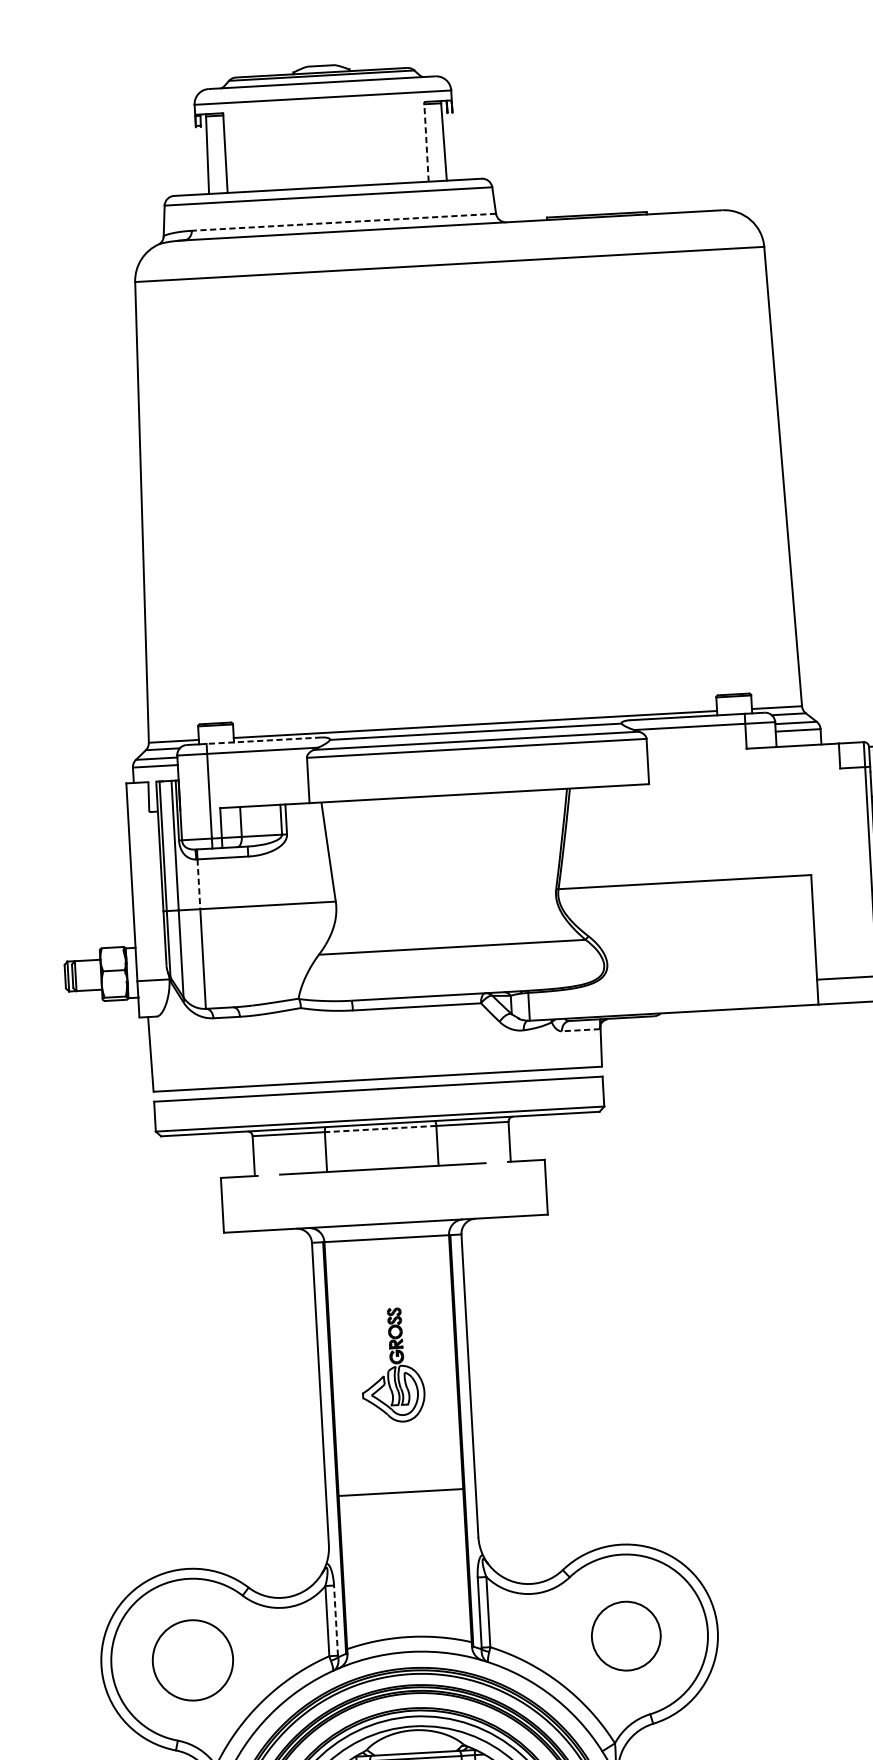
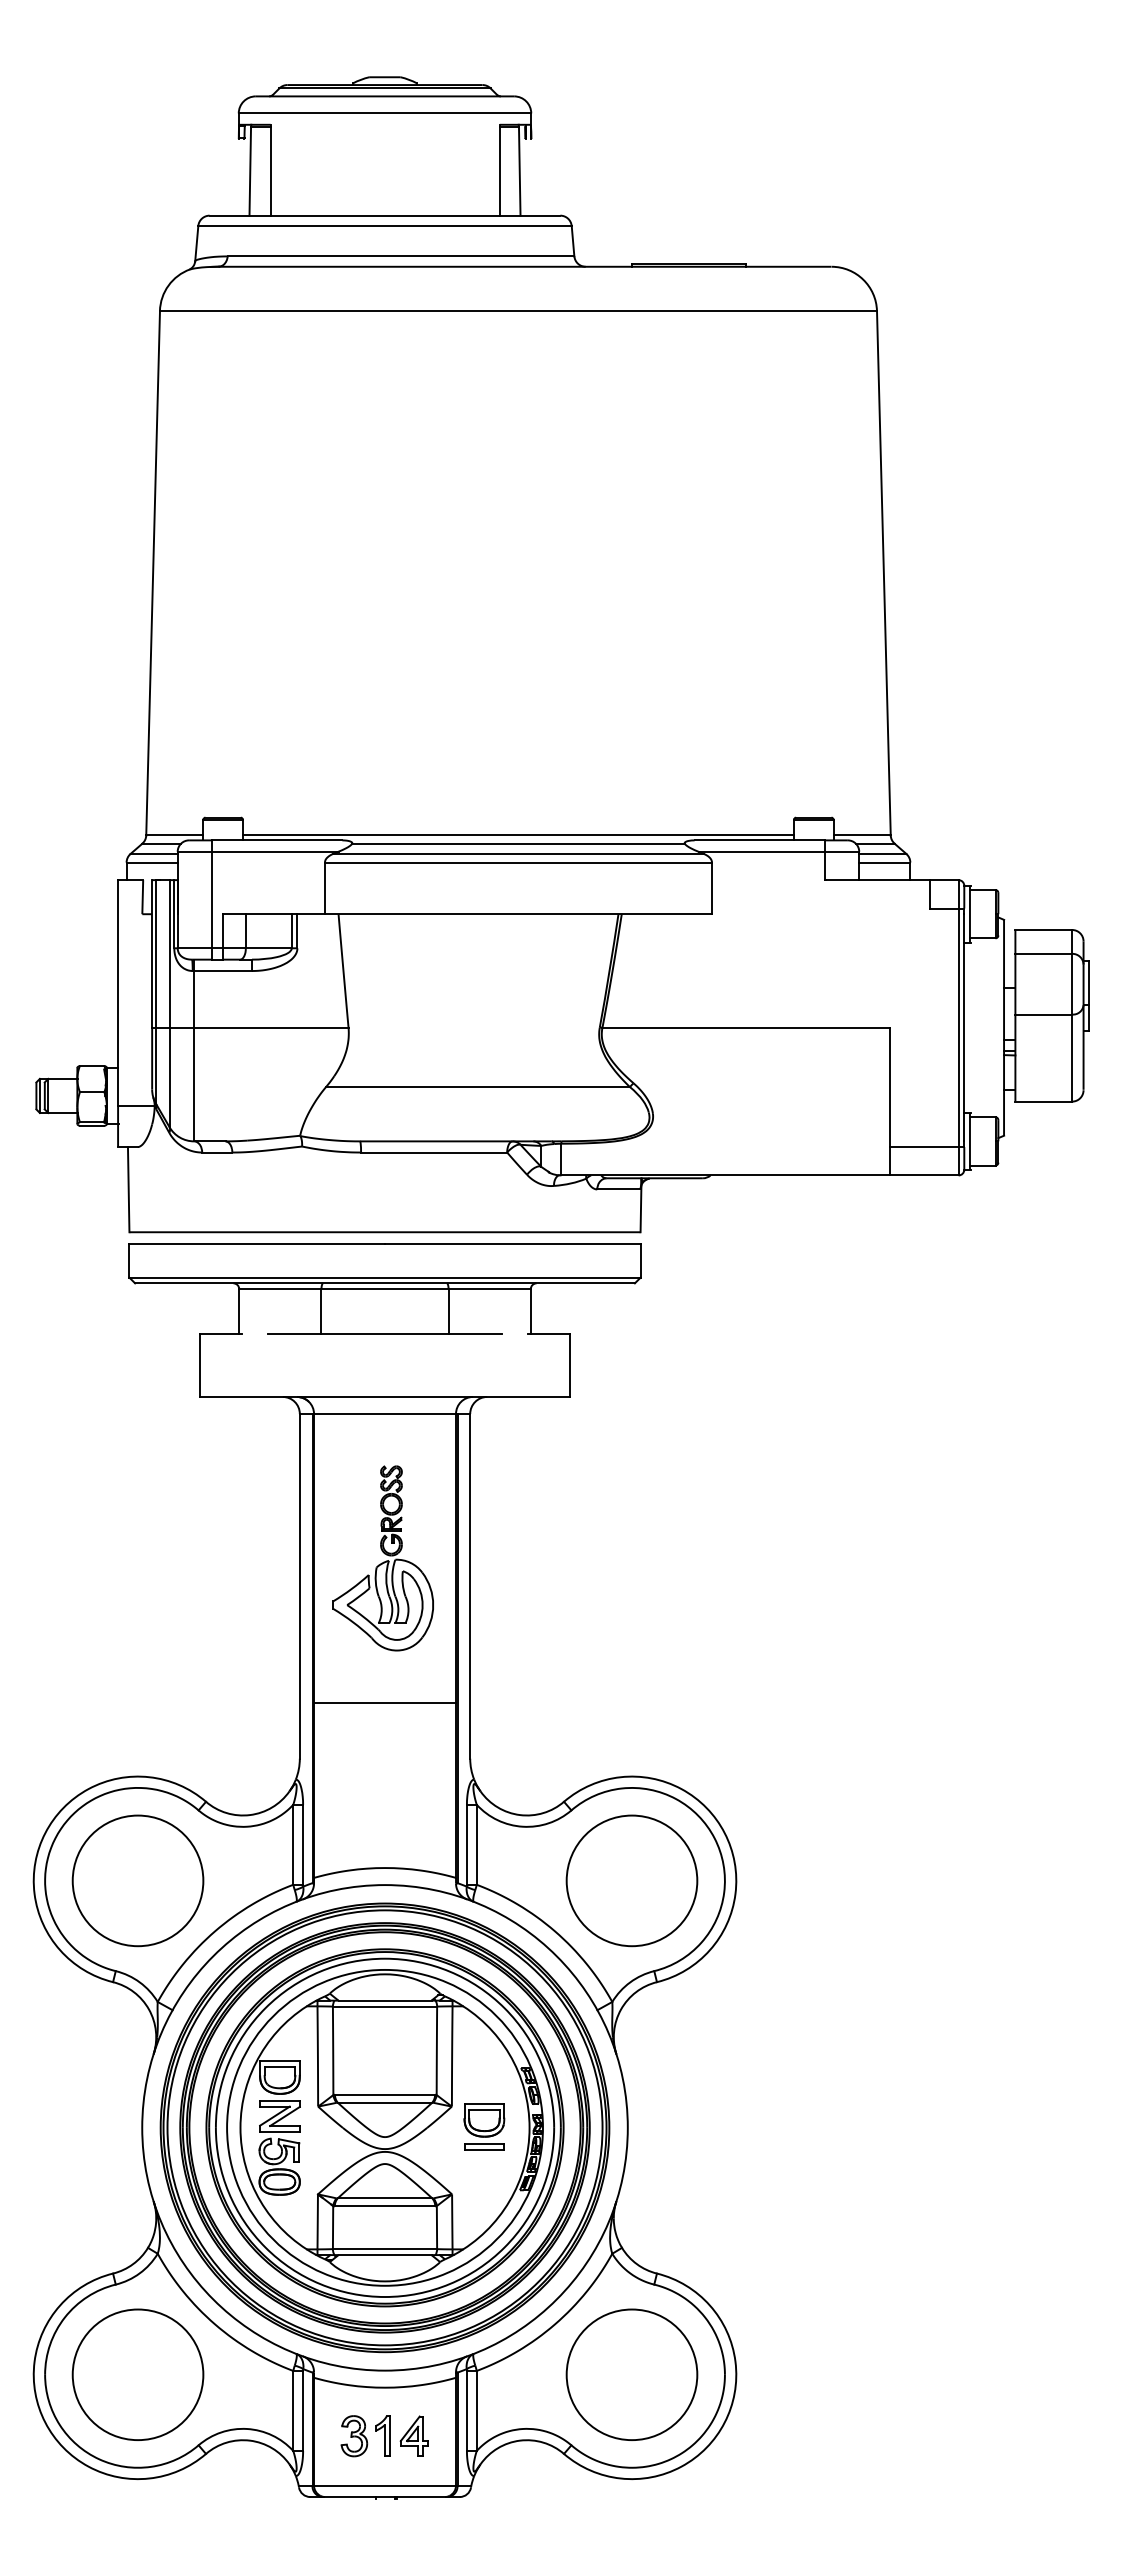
line: (426, 141) -> (499, 169), dashed -> solid
line: (343, 222) -> (400, 256), dashed -> solid
line: (263, 740) -> (276, 840), dashed -> solid
line: (199, 884) -> (194, 999), dashed -> solid
line: (580, 1030) -> (618, 1189), dashed -> solid
line: (381, 1129) -> (385, 1289), dashed -> solid
part: (391, 1365) -> (382, 1558), size x1.43
line: (336, 1620) -> (303, 1844), dashed -> solid
circle: (625, 1635) -> (631, 1880), size x1.67
circle: (192, 1660) -> (137, 1880), size x1.43

